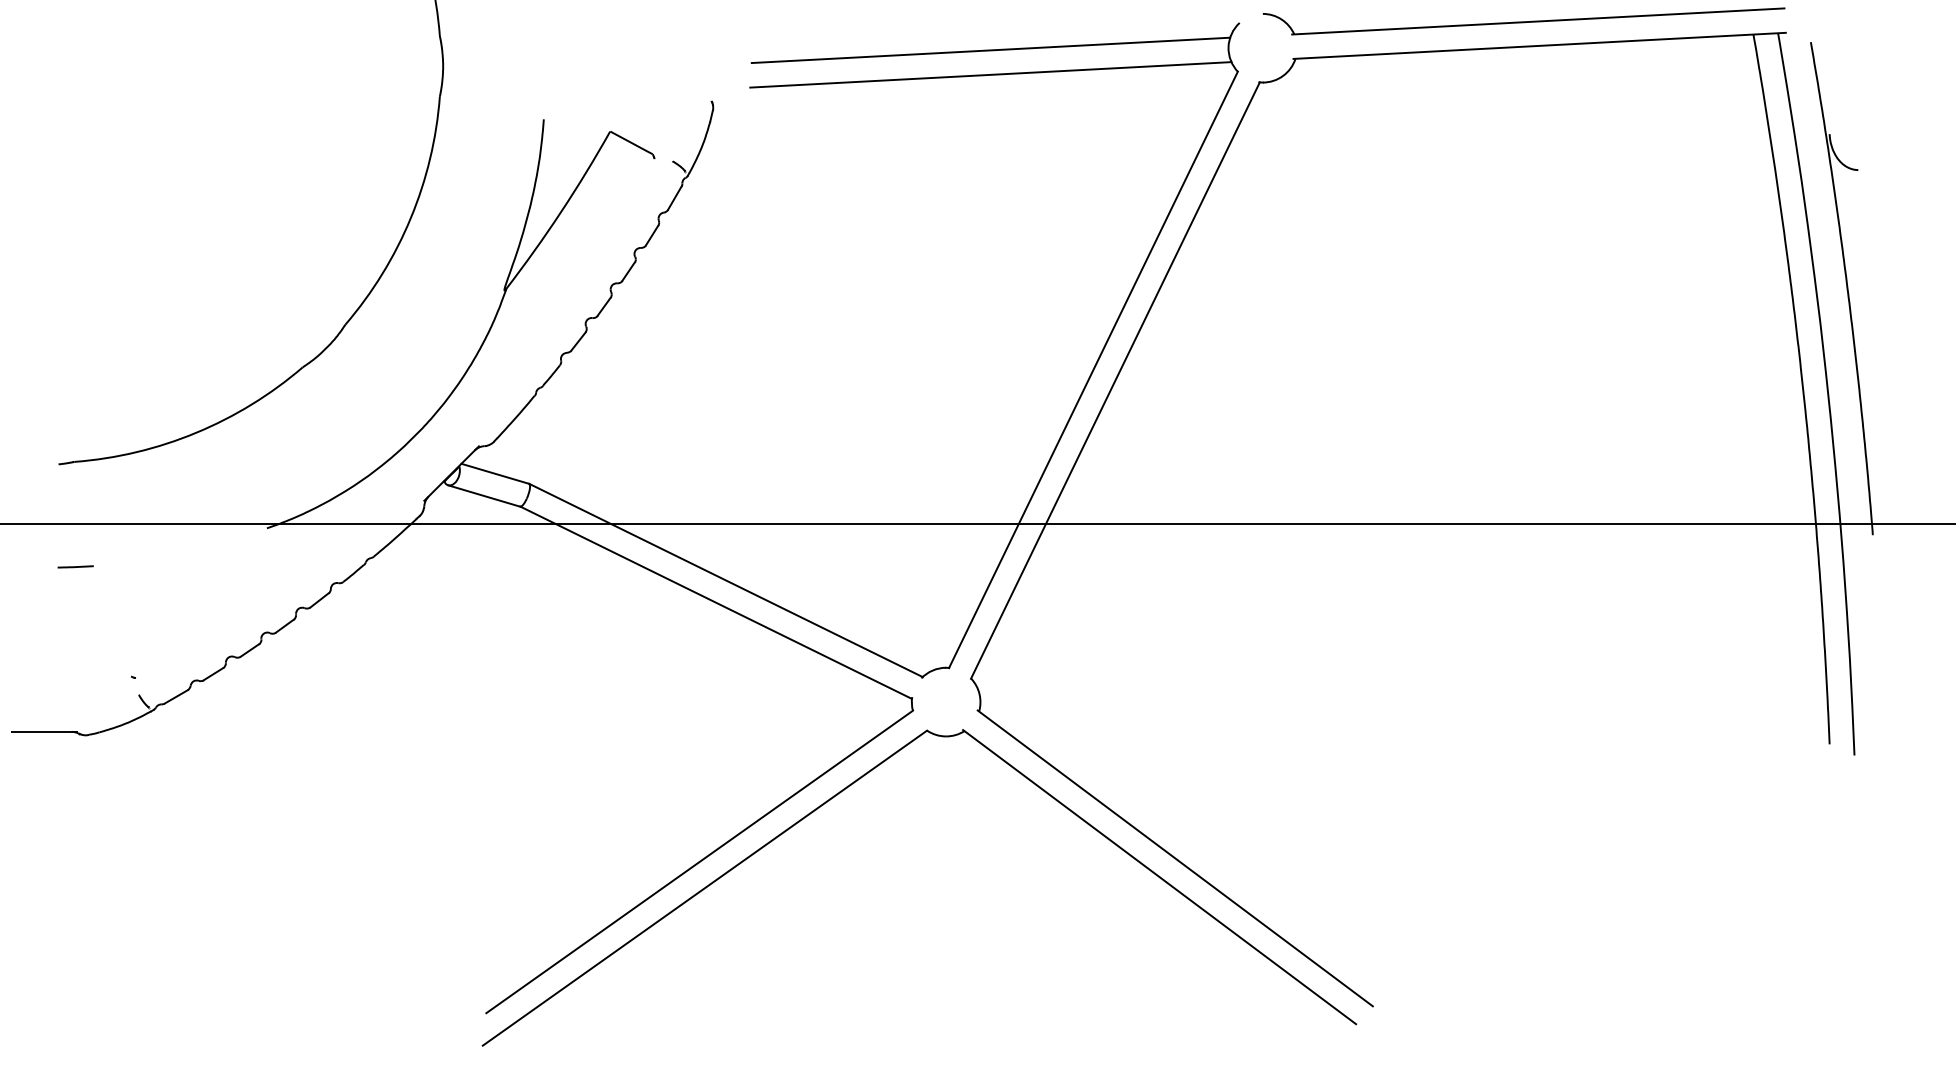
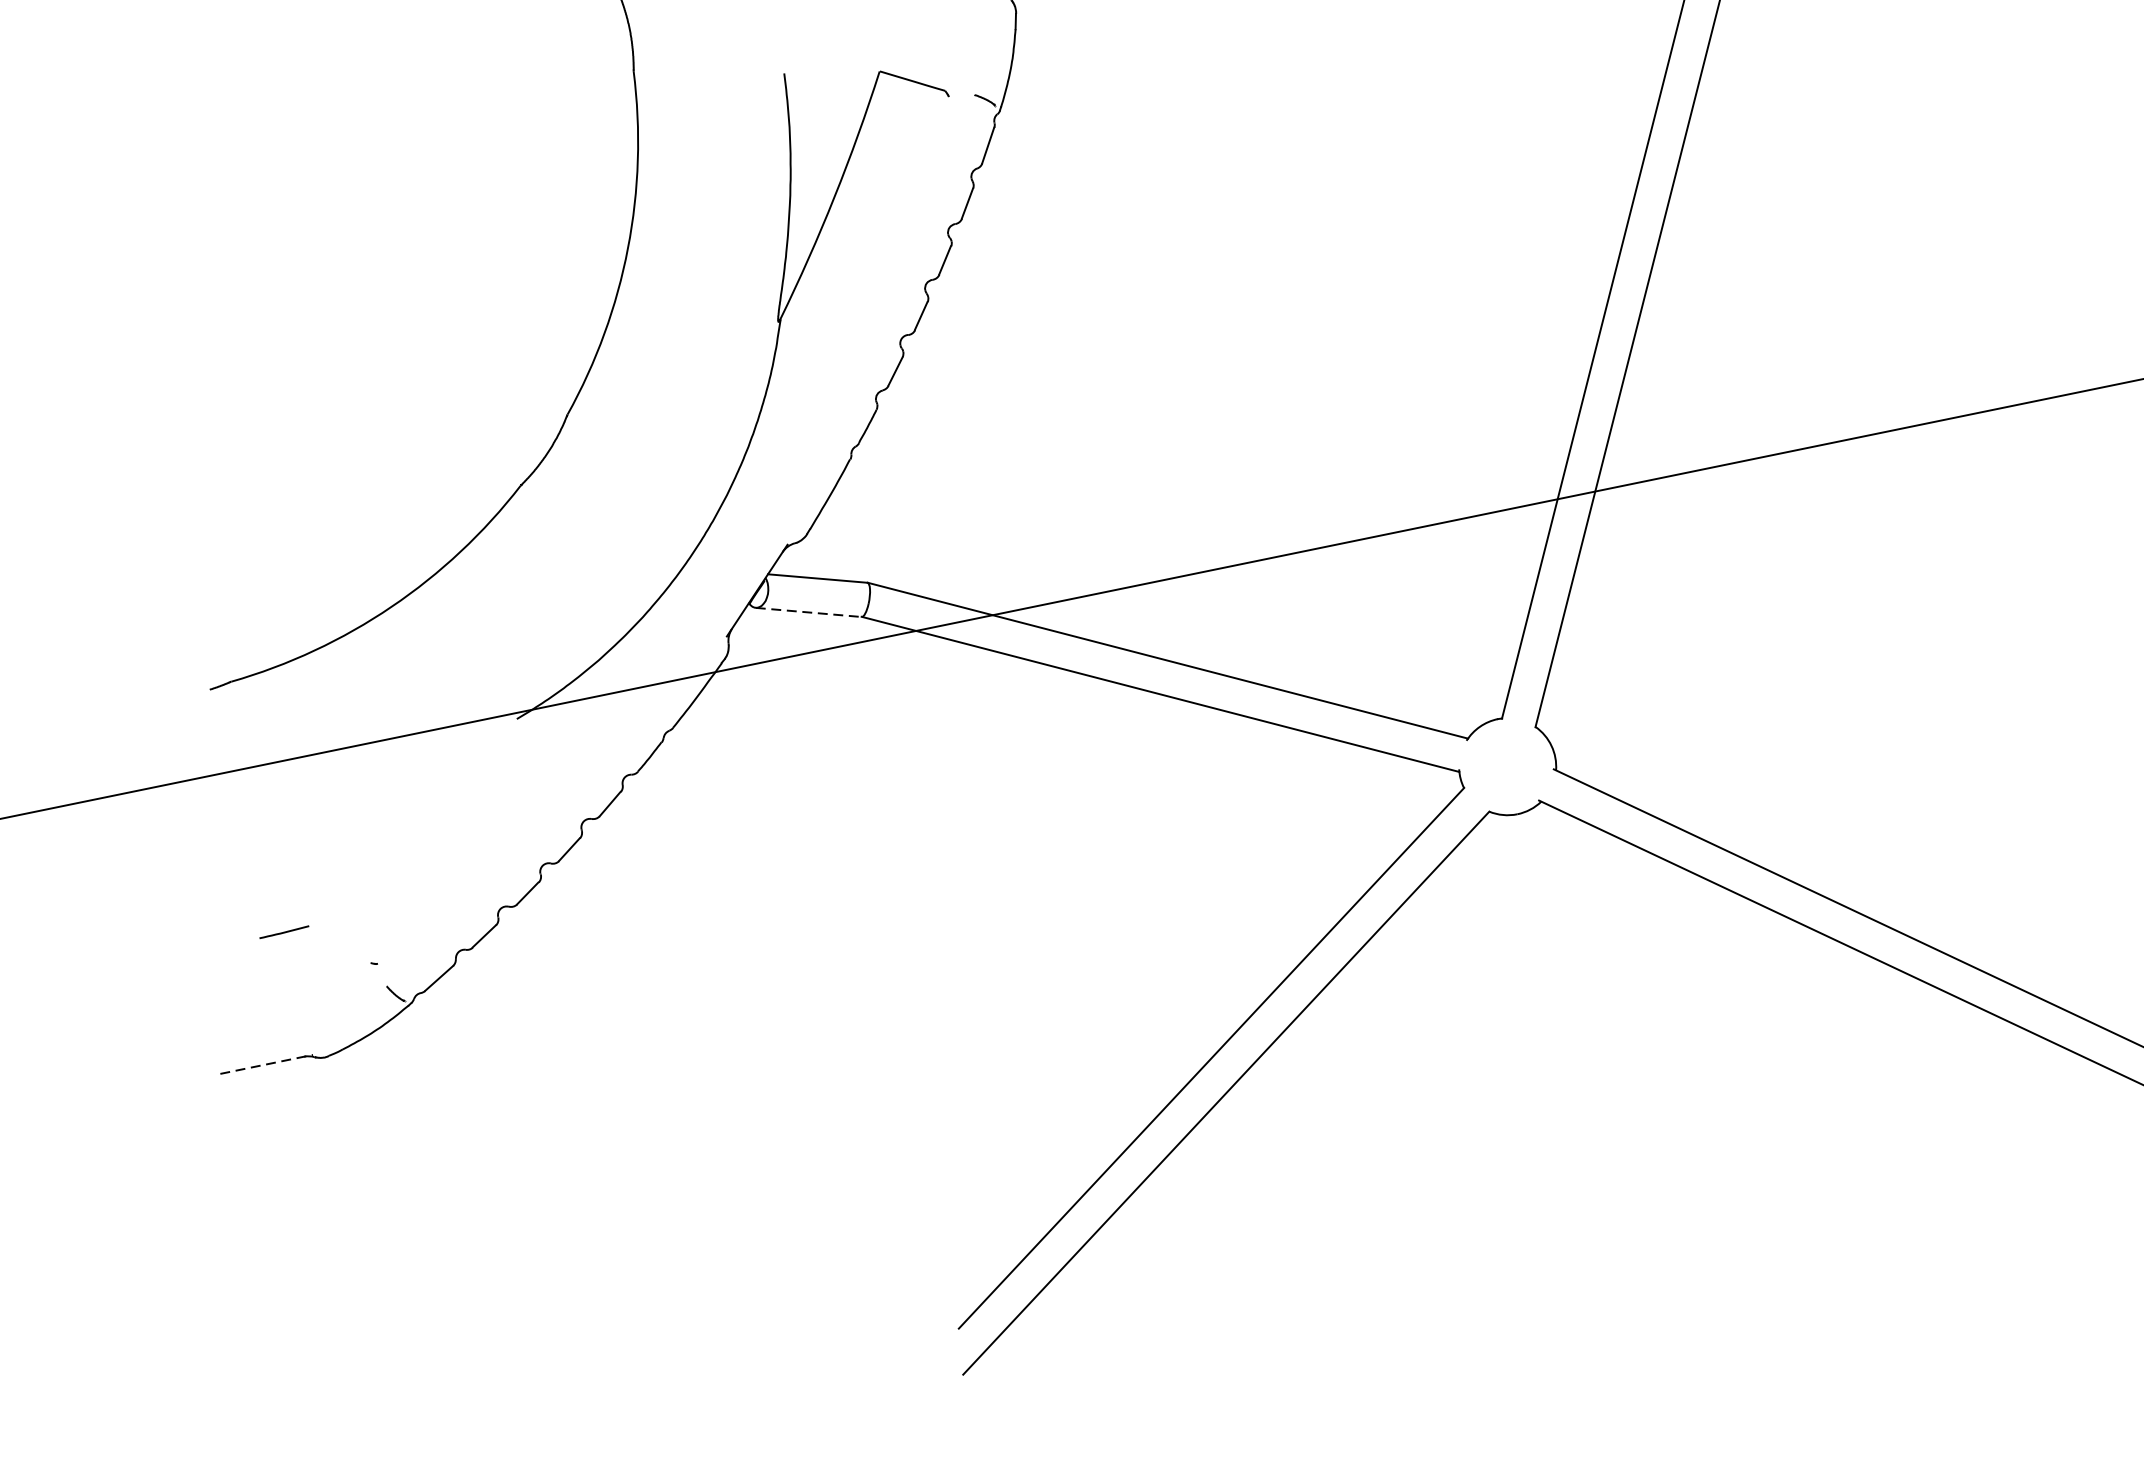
line: (484, 496) -> (809, 613), solid -> dashed
line: (75, 566) -> (283, 931), moved
line: (45, 731) -> (267, 1063), solid -> dashed

